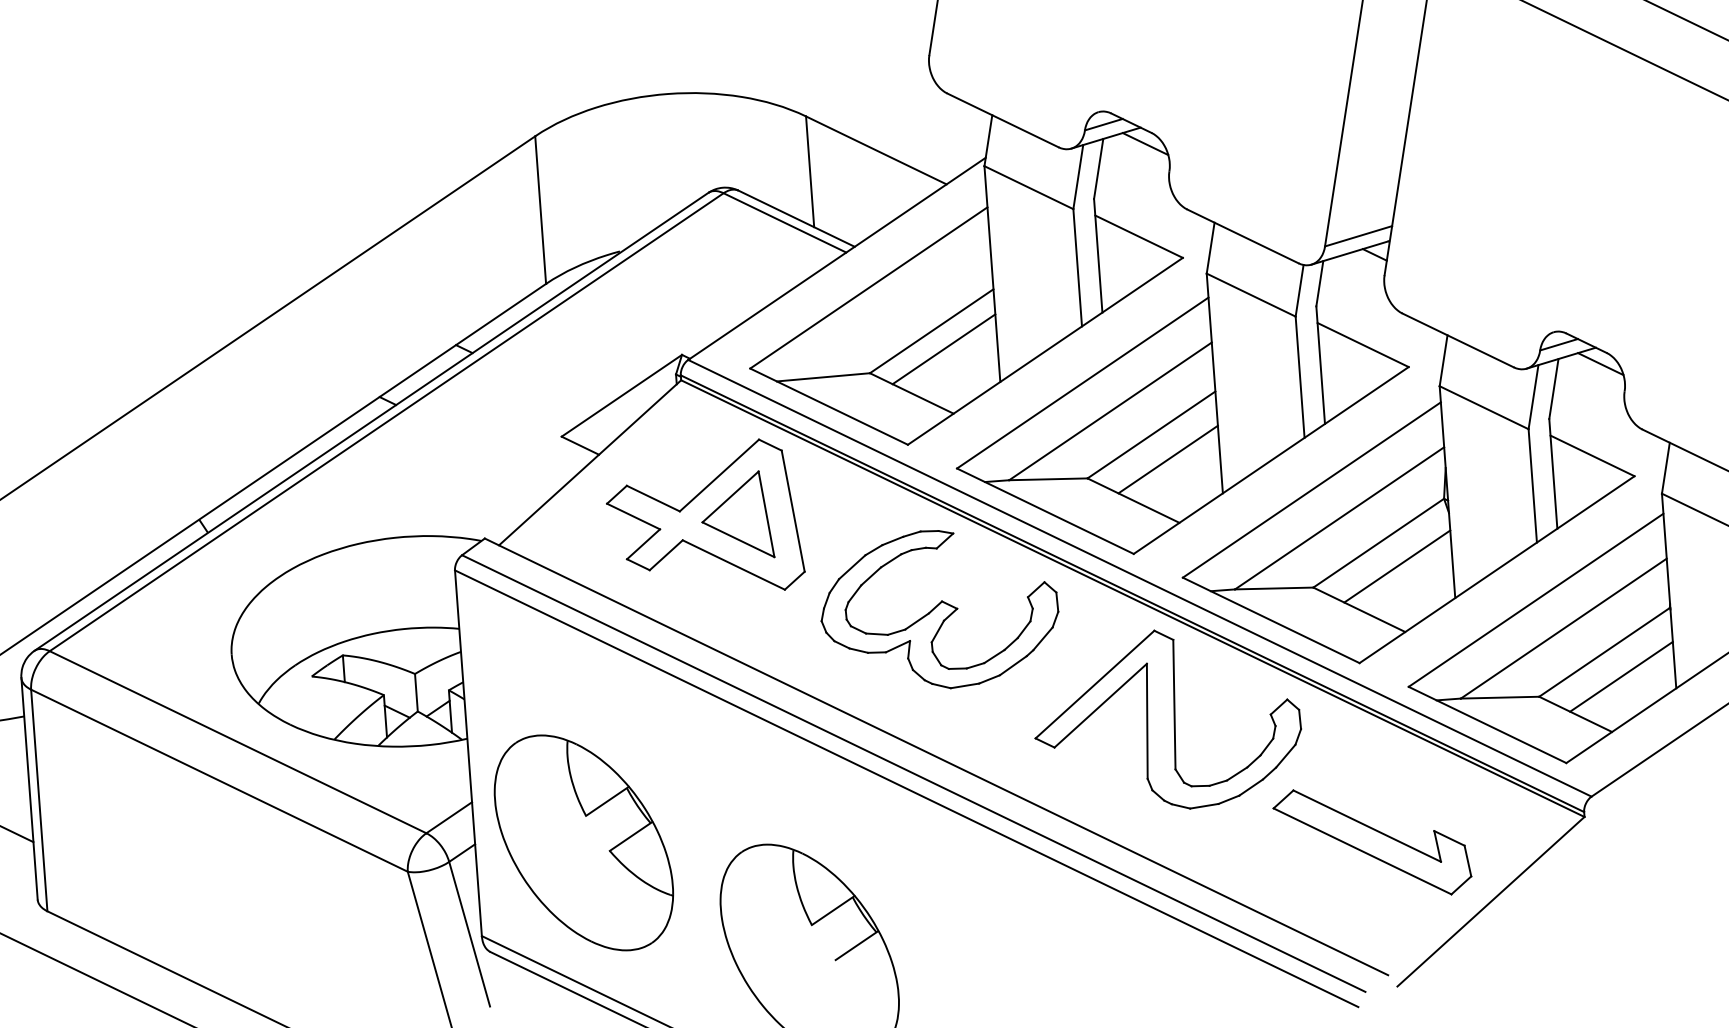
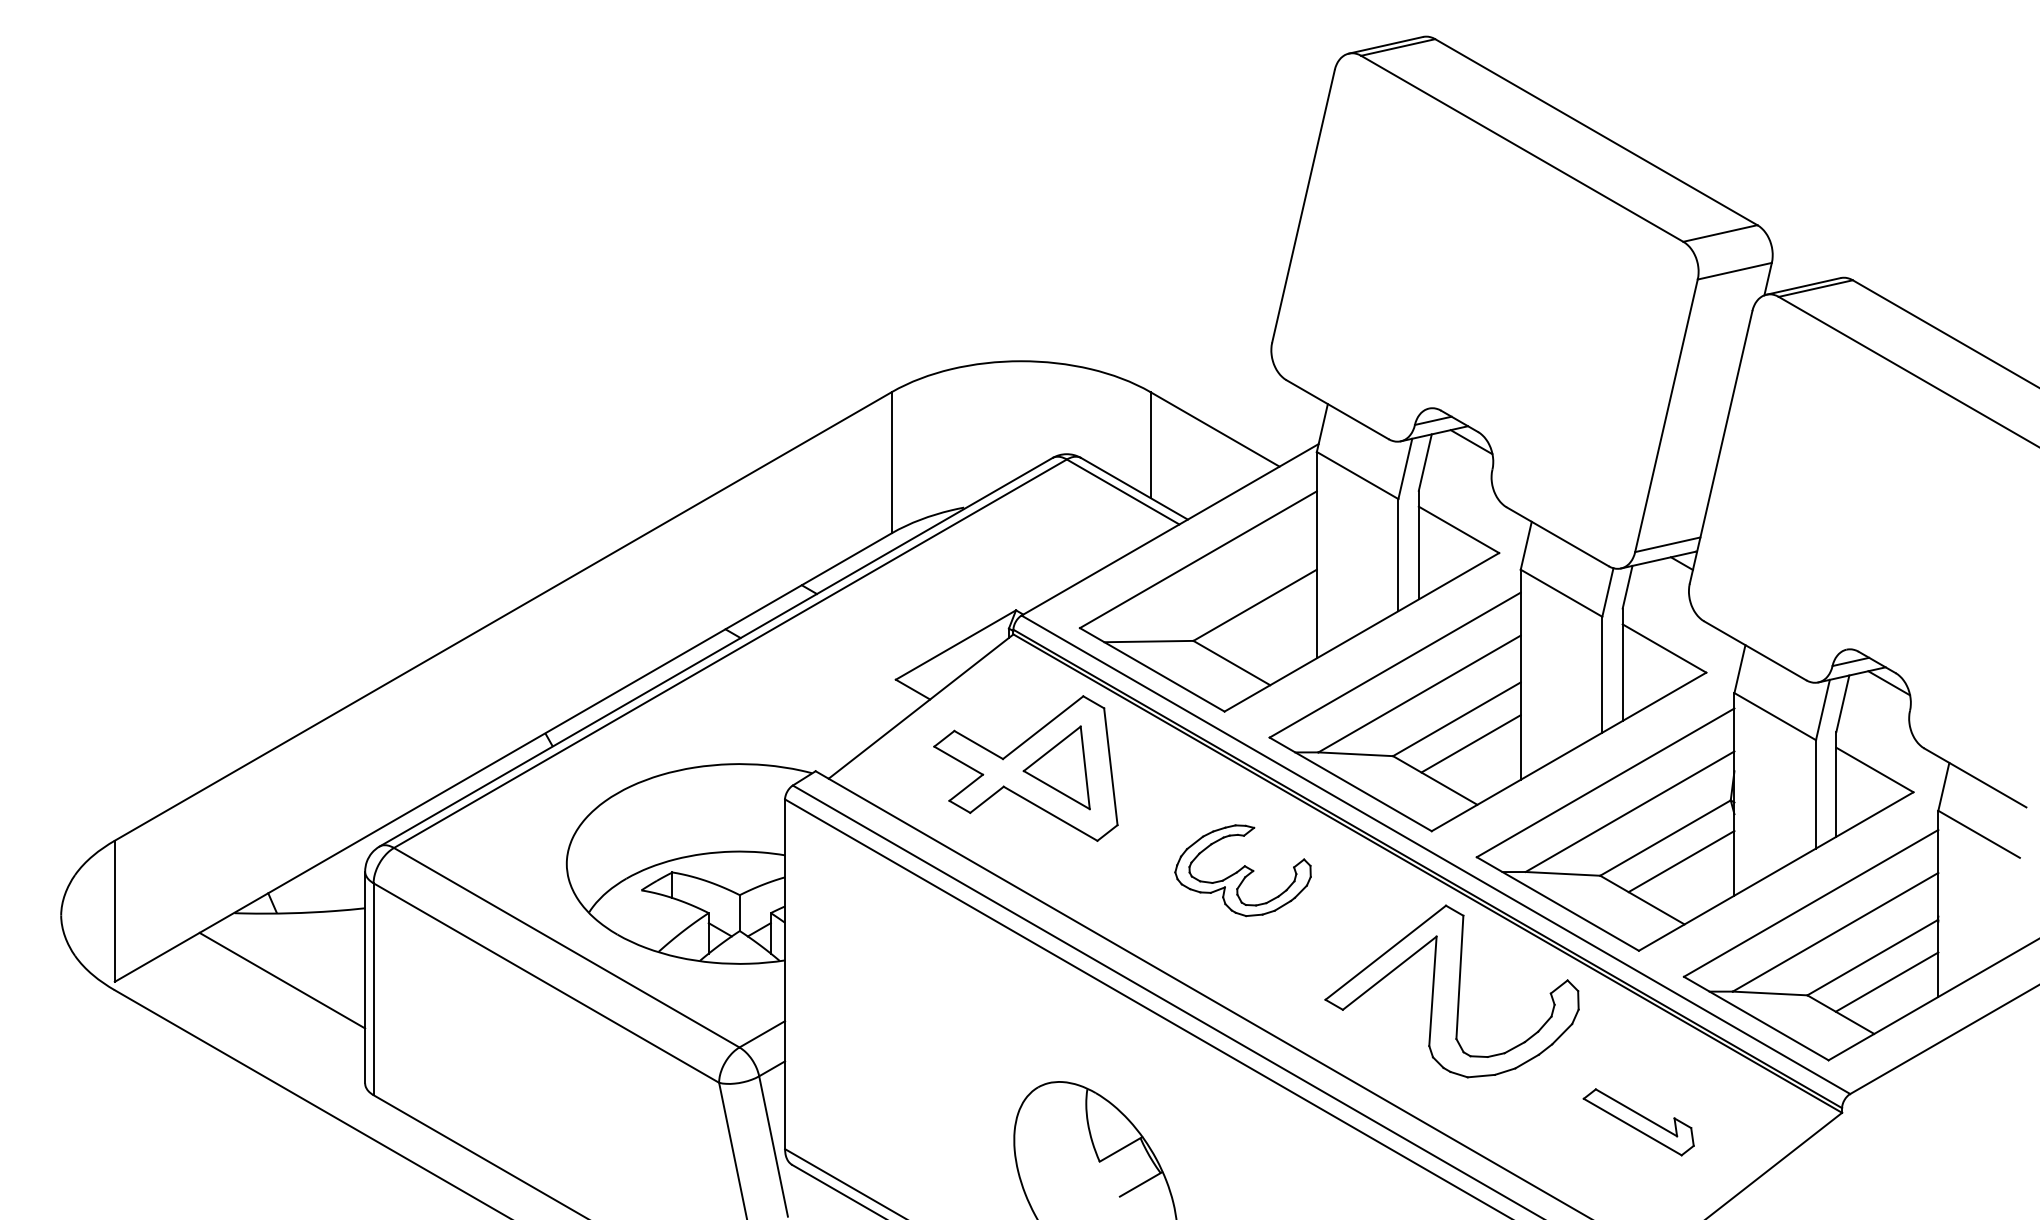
line: (943, 348) -> (1265, 622), removed
part: (938, 609) -> (1242, 870), size x0.6
part: (583, 842) -> (888, 1067), removed
part: (1372, 842) -> (1638, 1122), size x0.6

